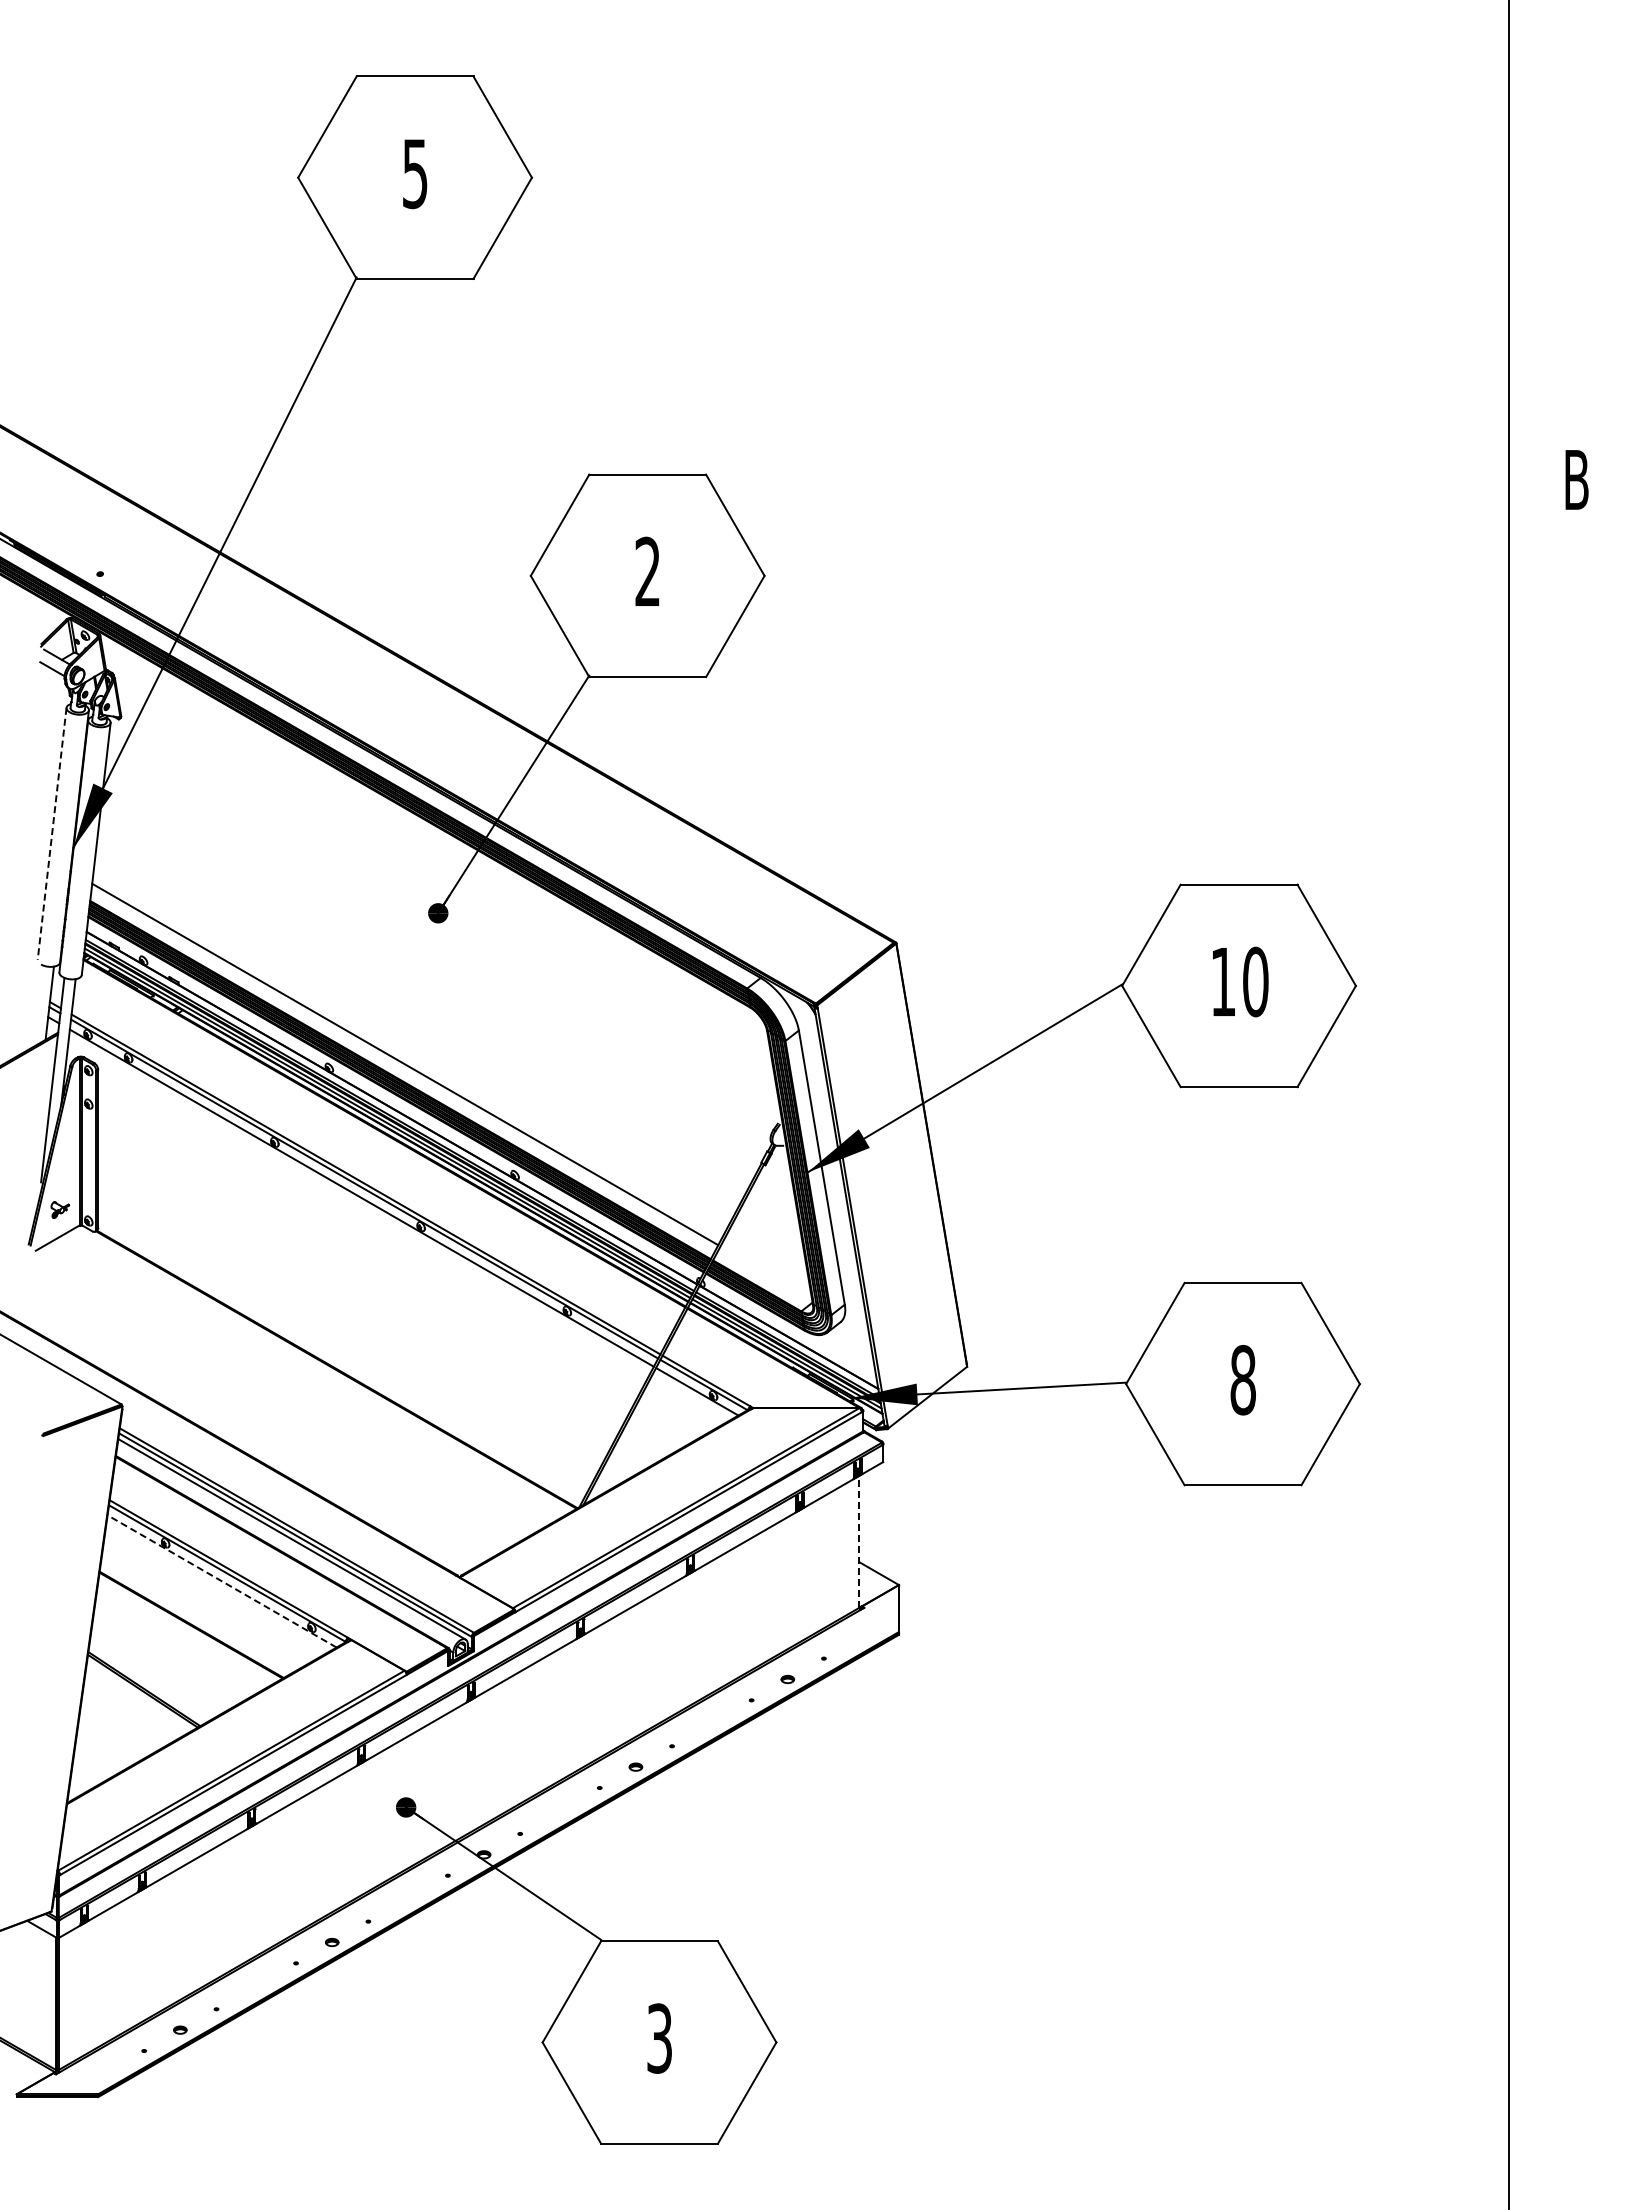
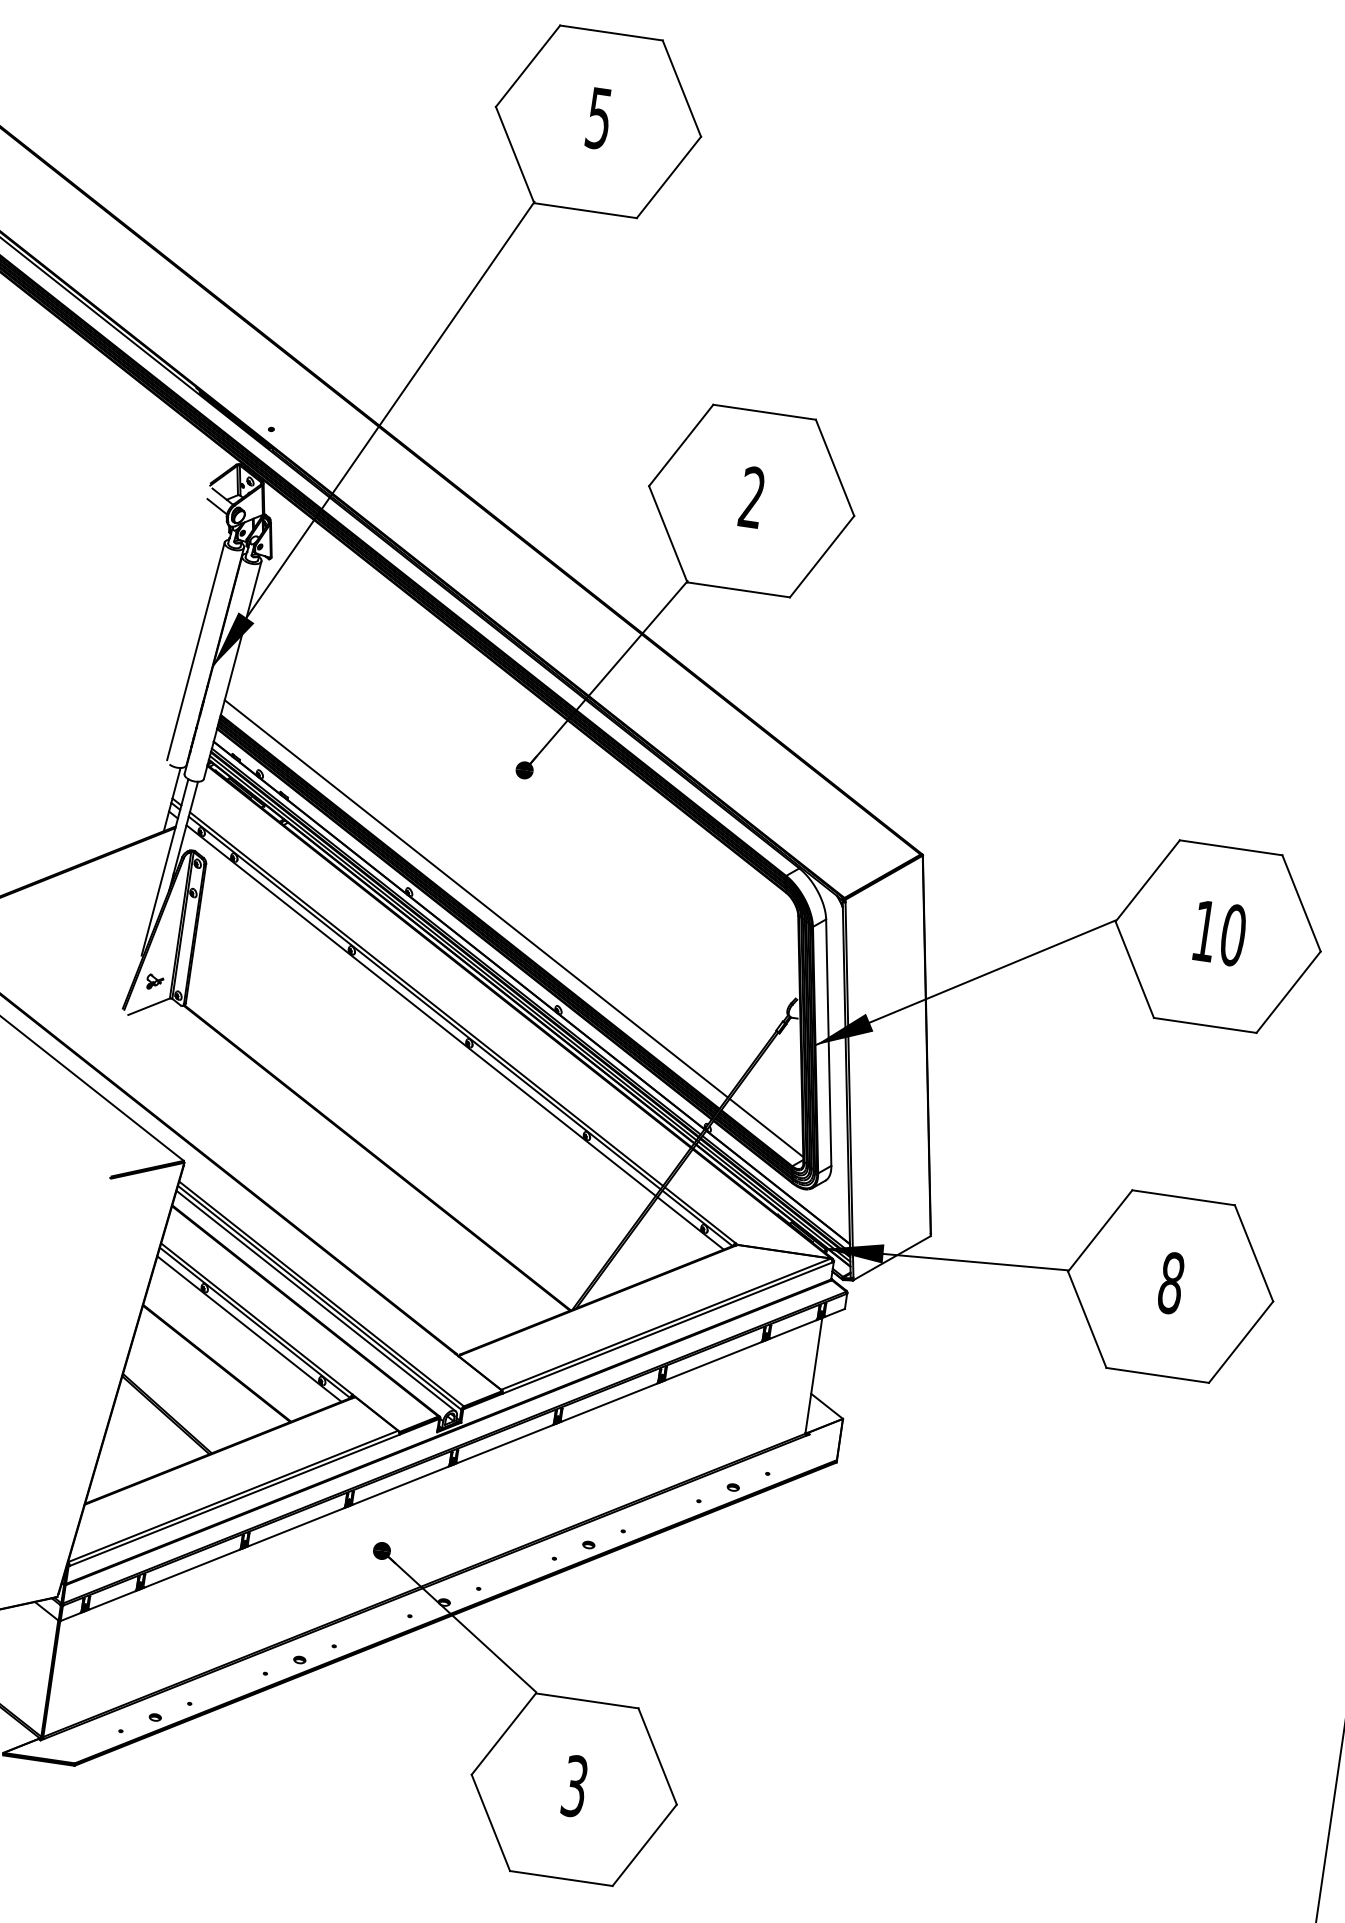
line: (52, 833) -> (196, 650), dashed -> solid
line: (766, 1272) -> (766, 1127), added
line: (859, 1541) -> (813, 1375), dashed -> solid
line: (221, 1581) -> (248, 1329), dashed -> solid

